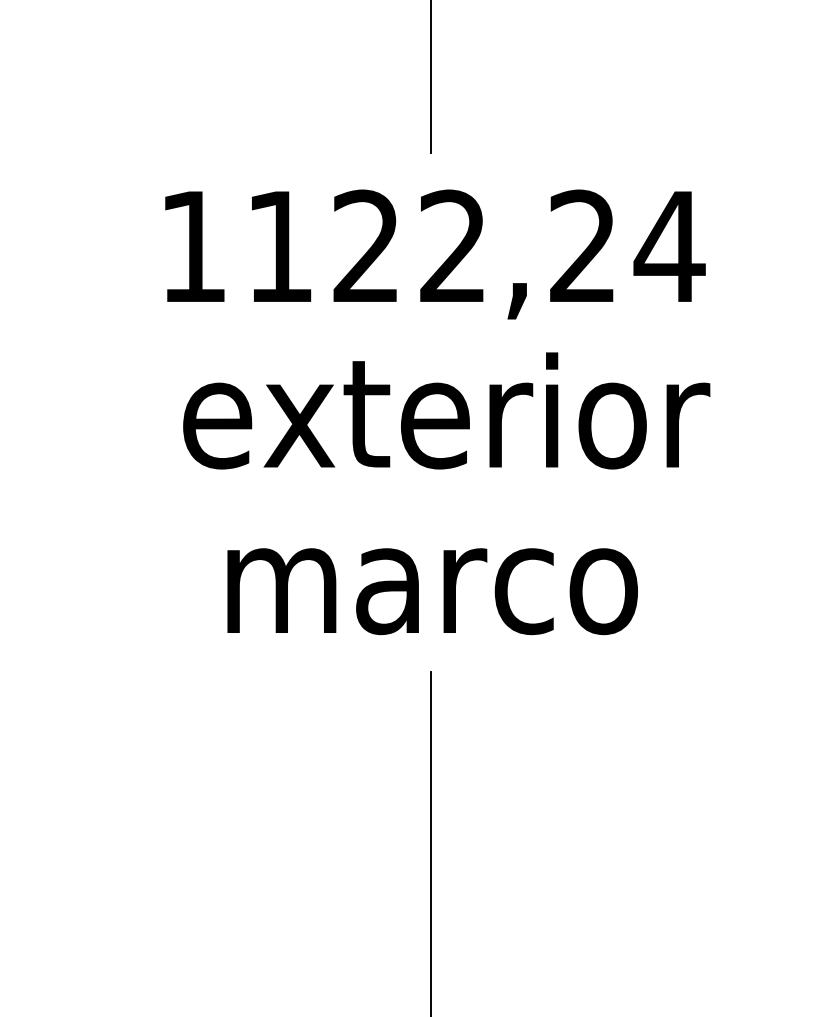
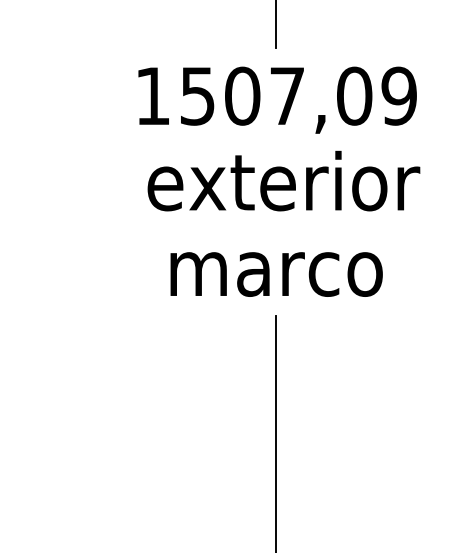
text: (476, 245) -> (299, 95), 1122,24 -> 1507,09

